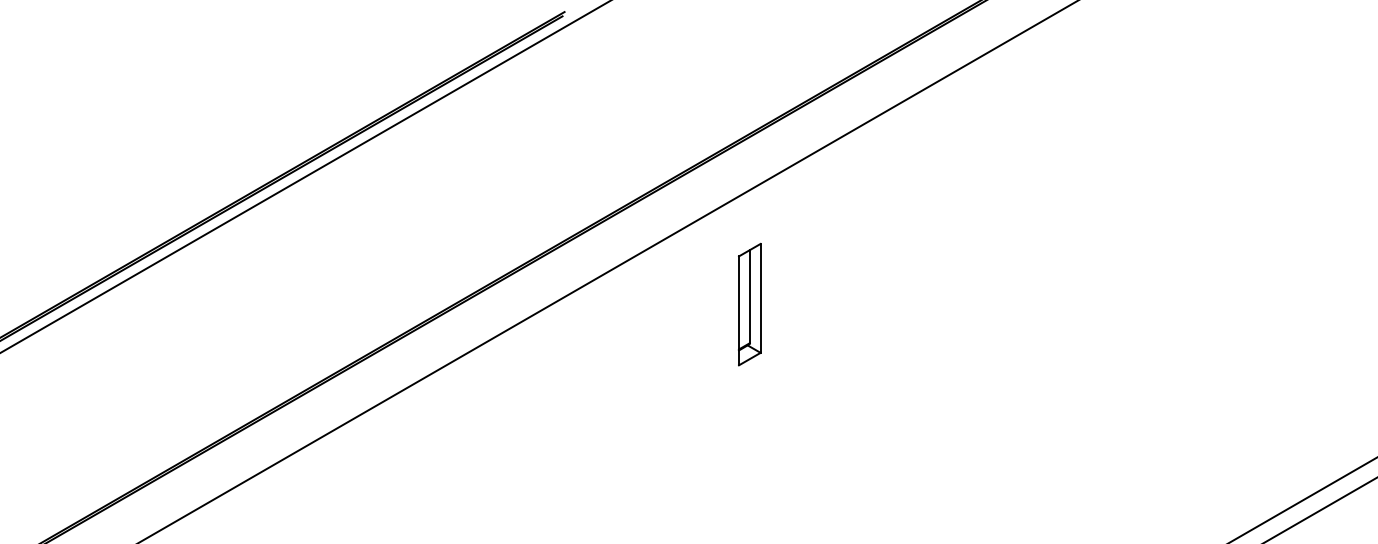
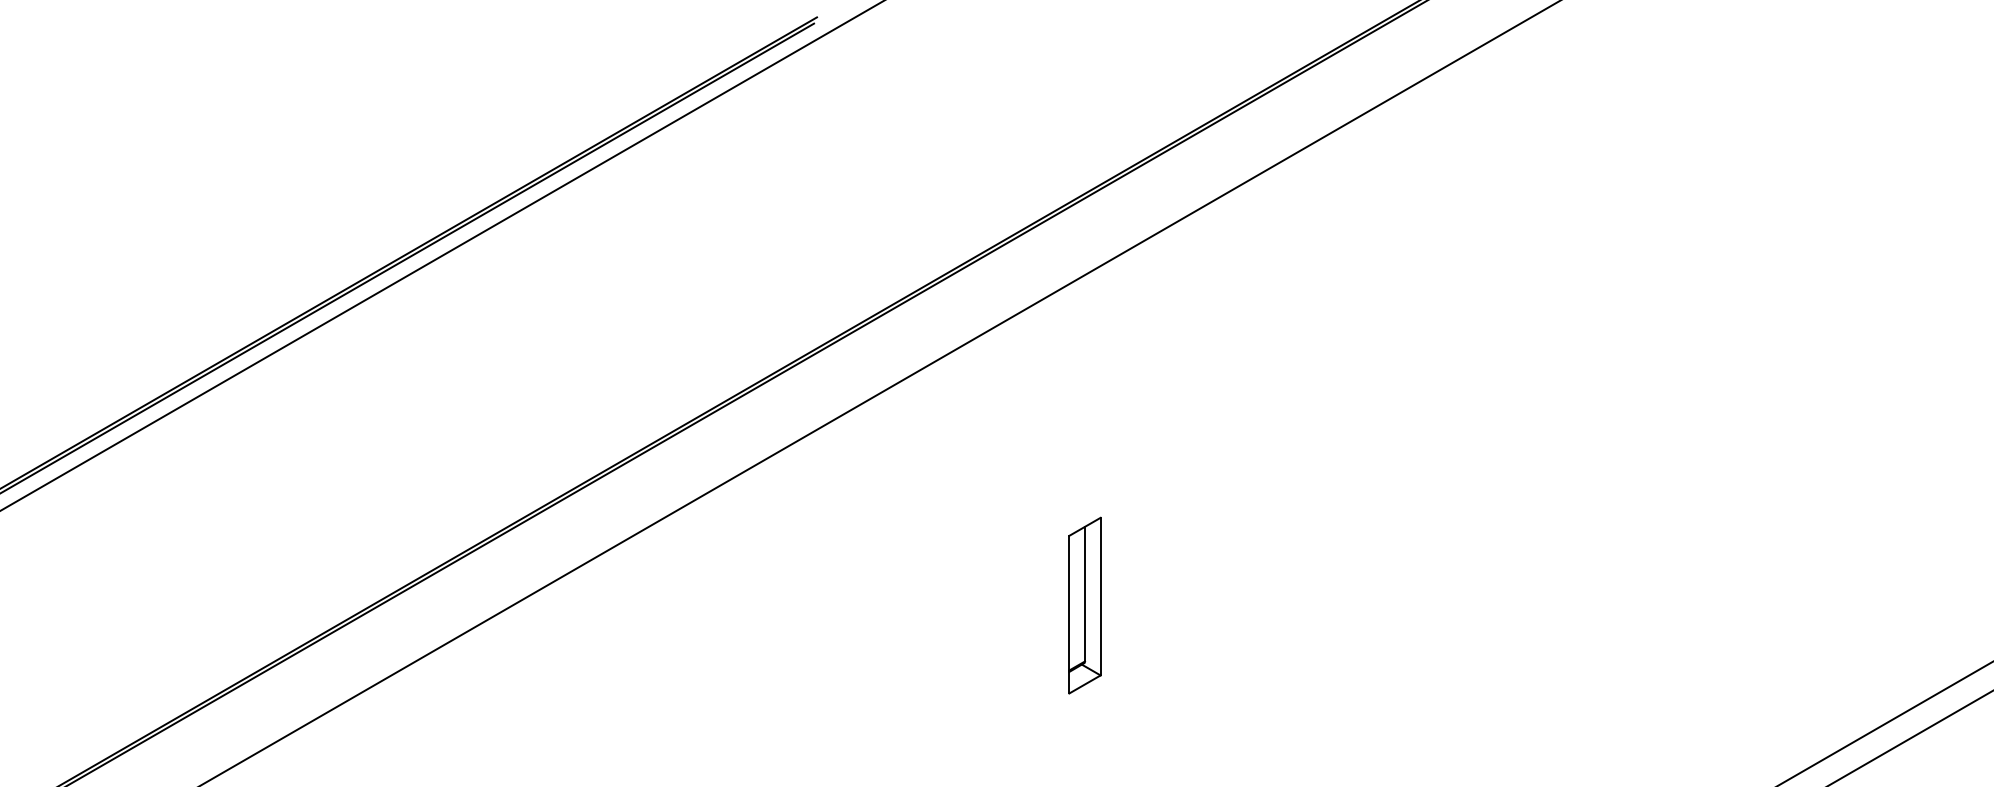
part: (749, 304) -> (1084, 605), moved

